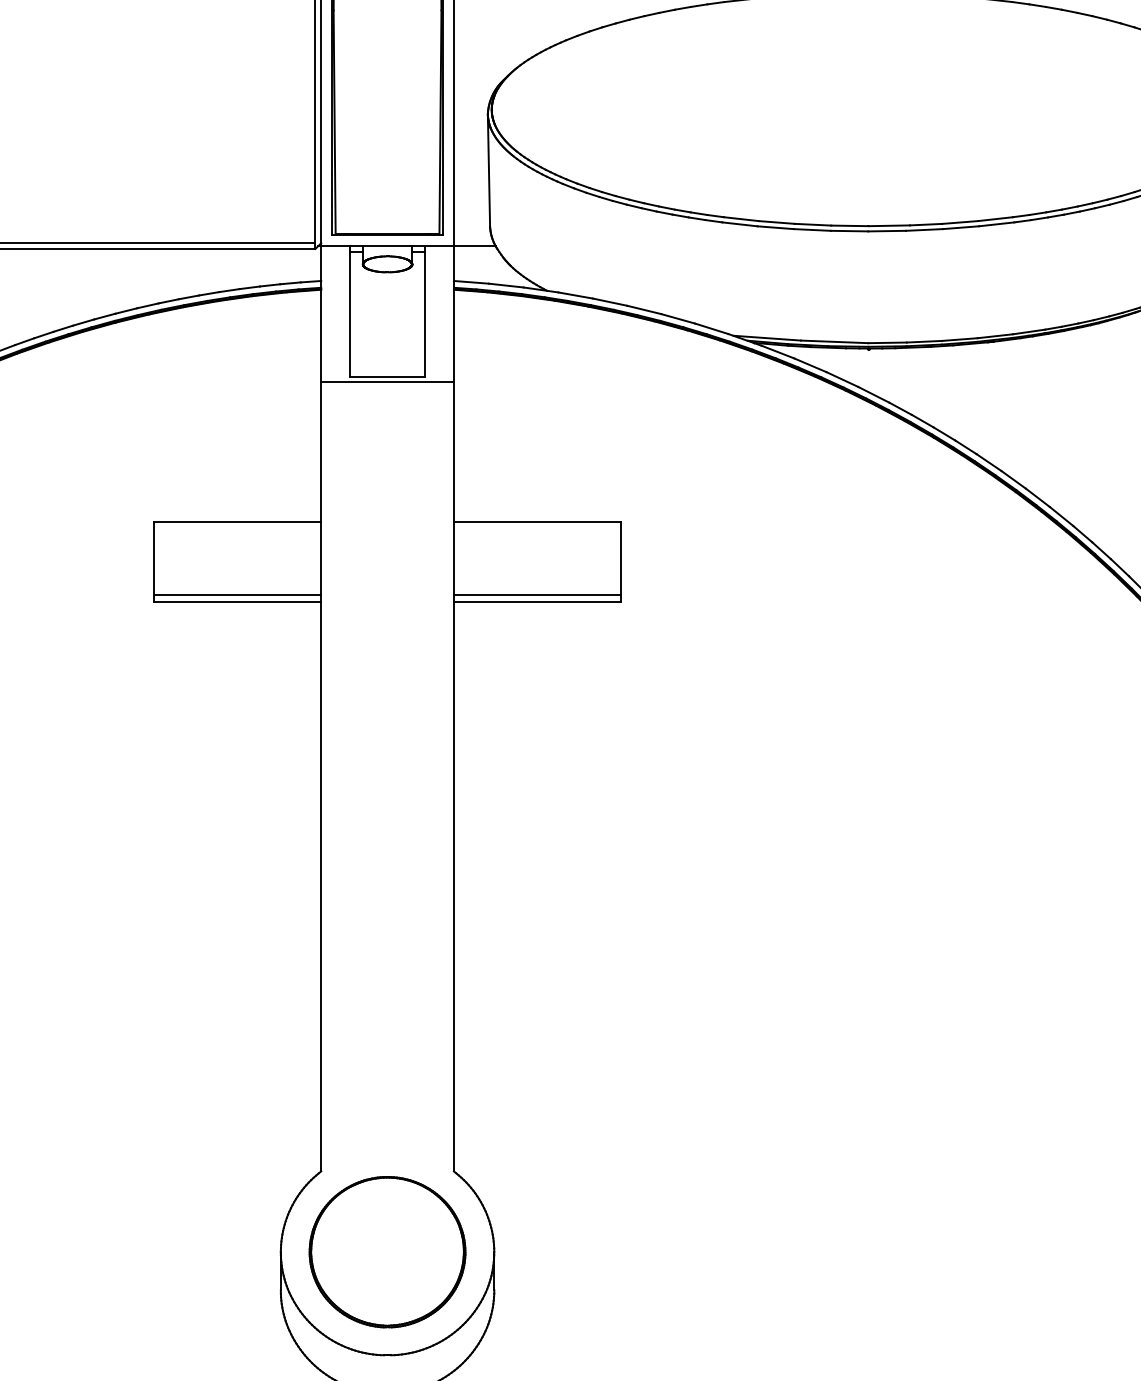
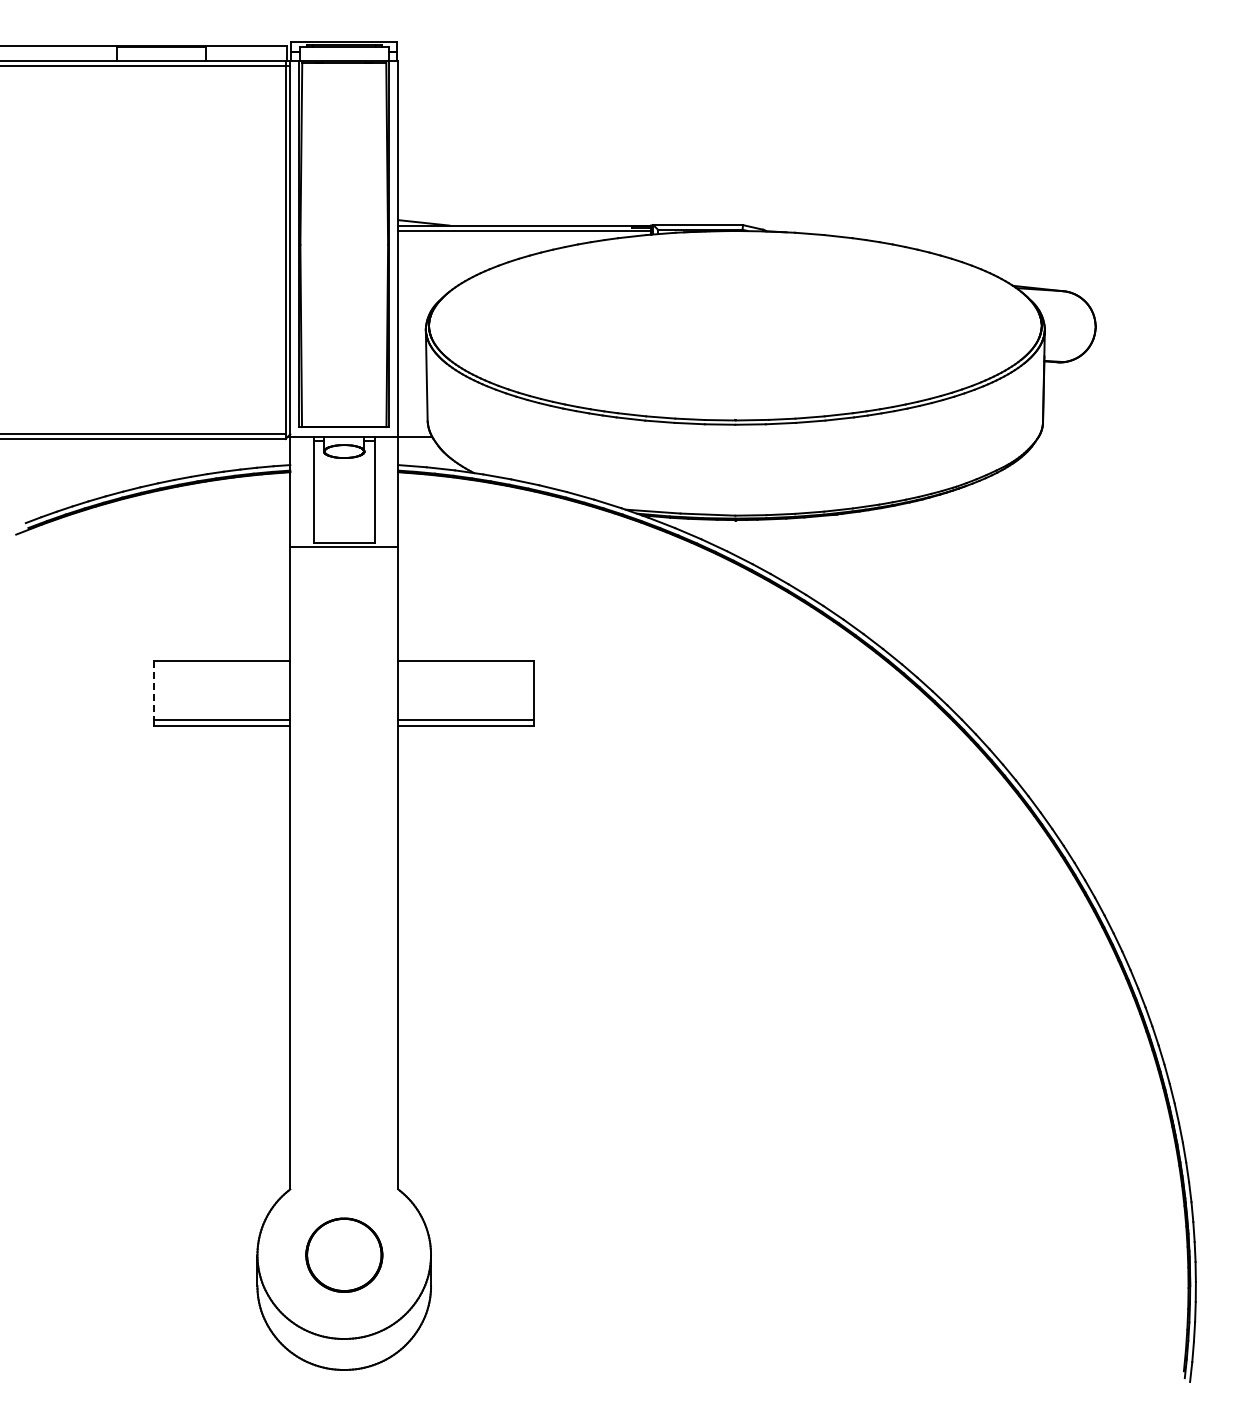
line: (154, 559) -> (154, 691), solid -> dashed
part: (387, 1252) -> (344, 1255), size x0.6

